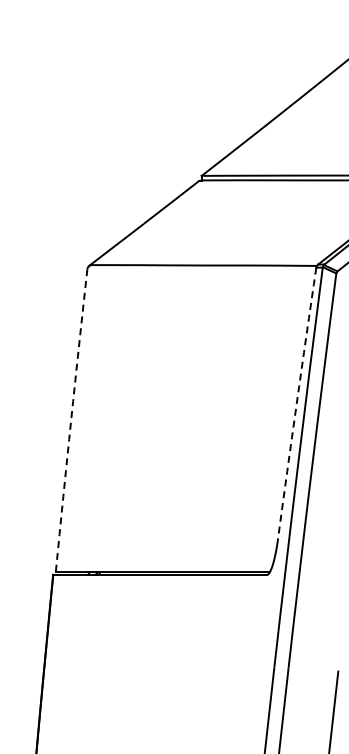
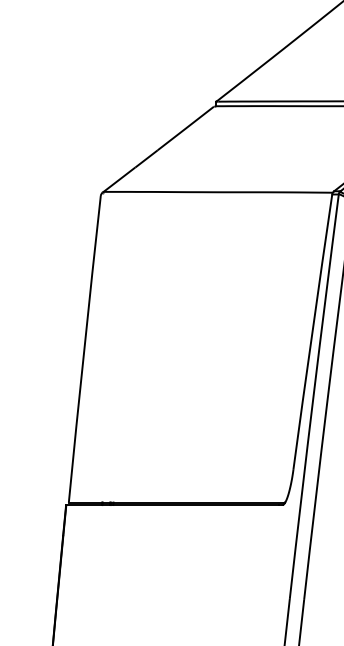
arc: (296, 403) -> (312, 331), dashed -> solid
arc: (71, 420) -> (84, 349), dashed -> solid

